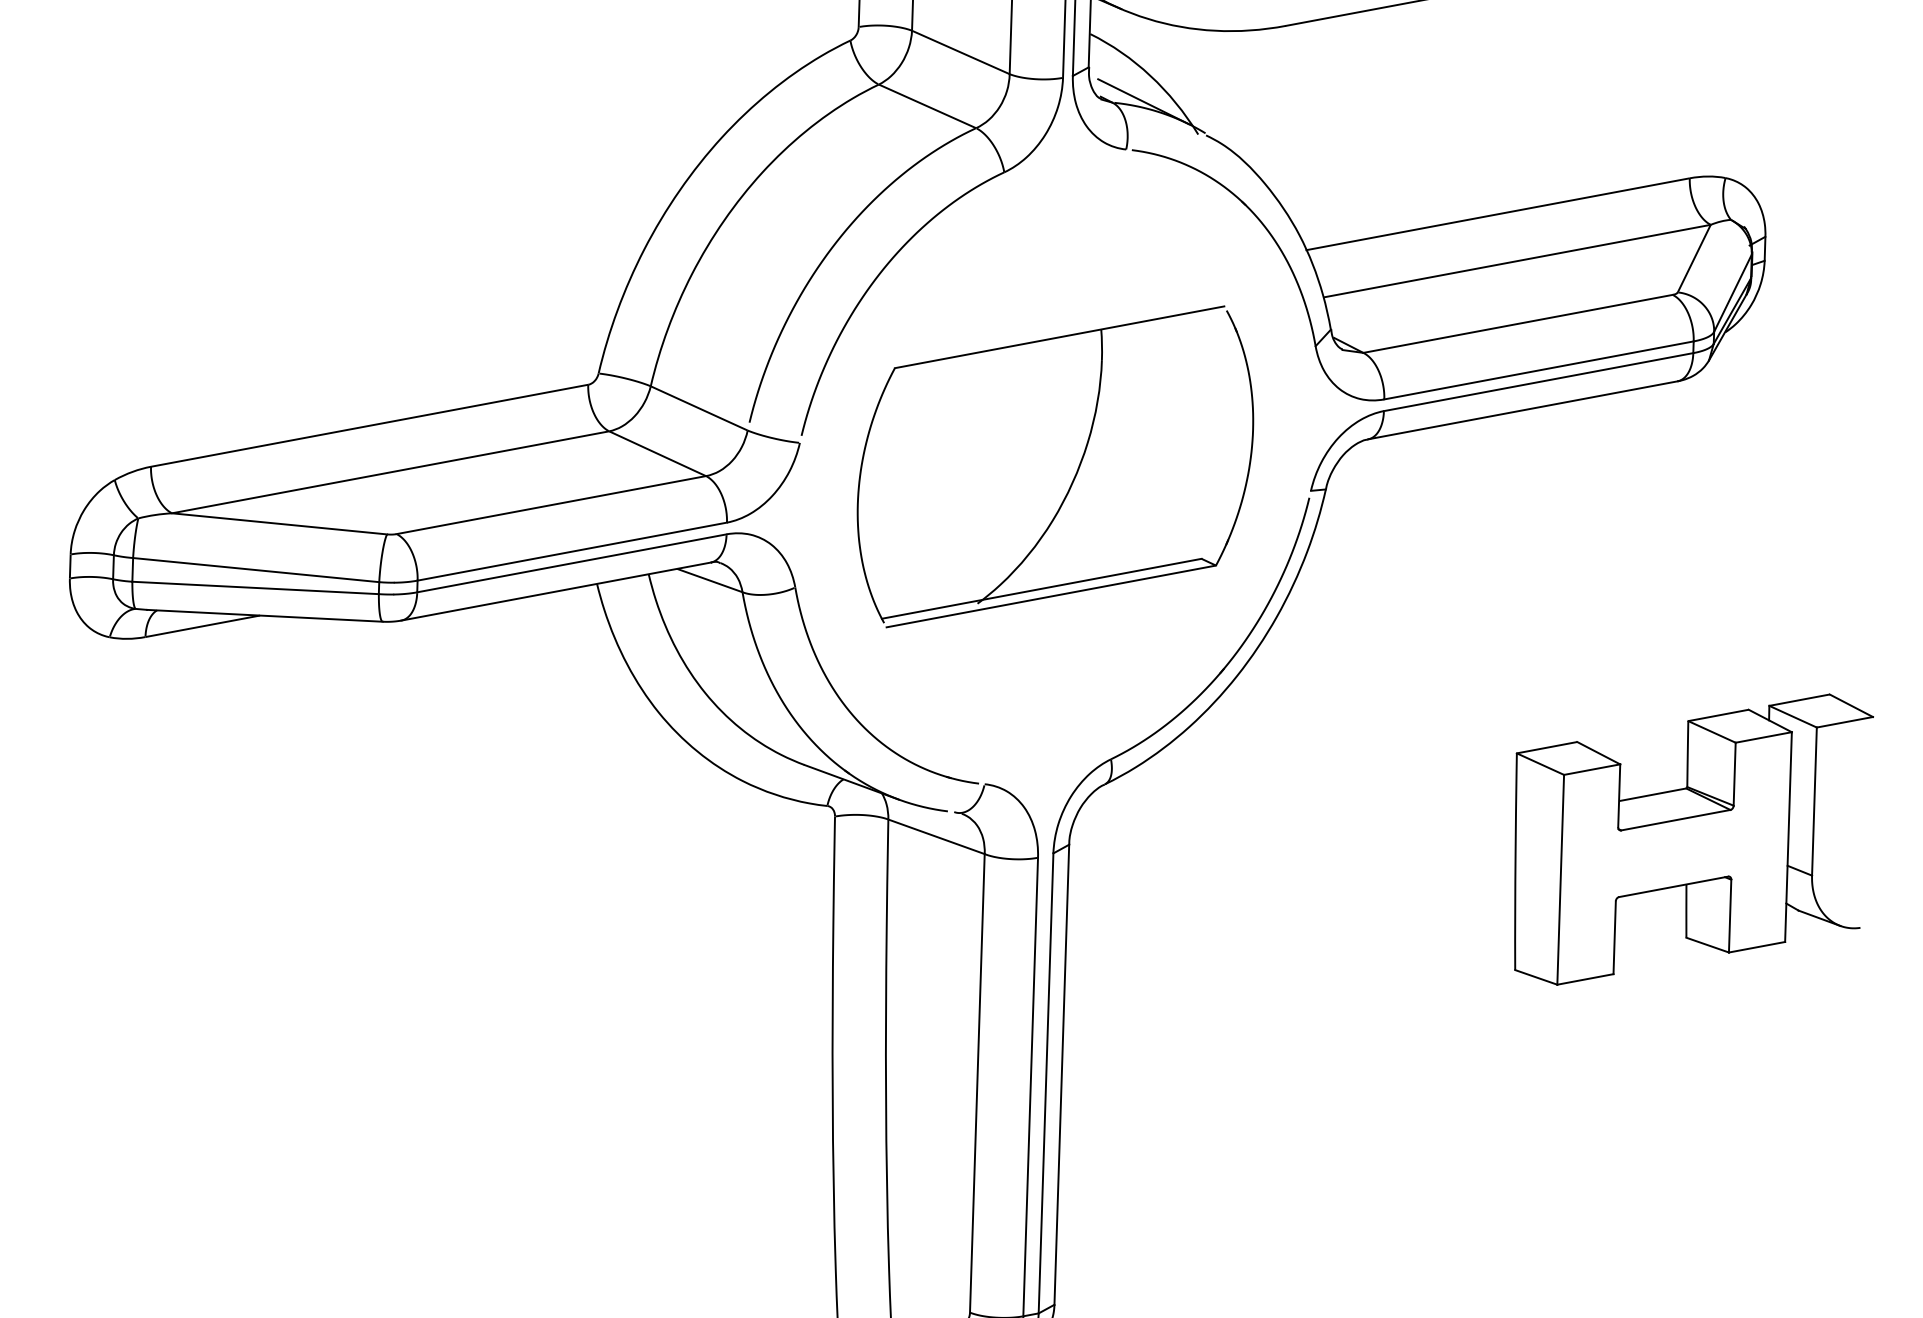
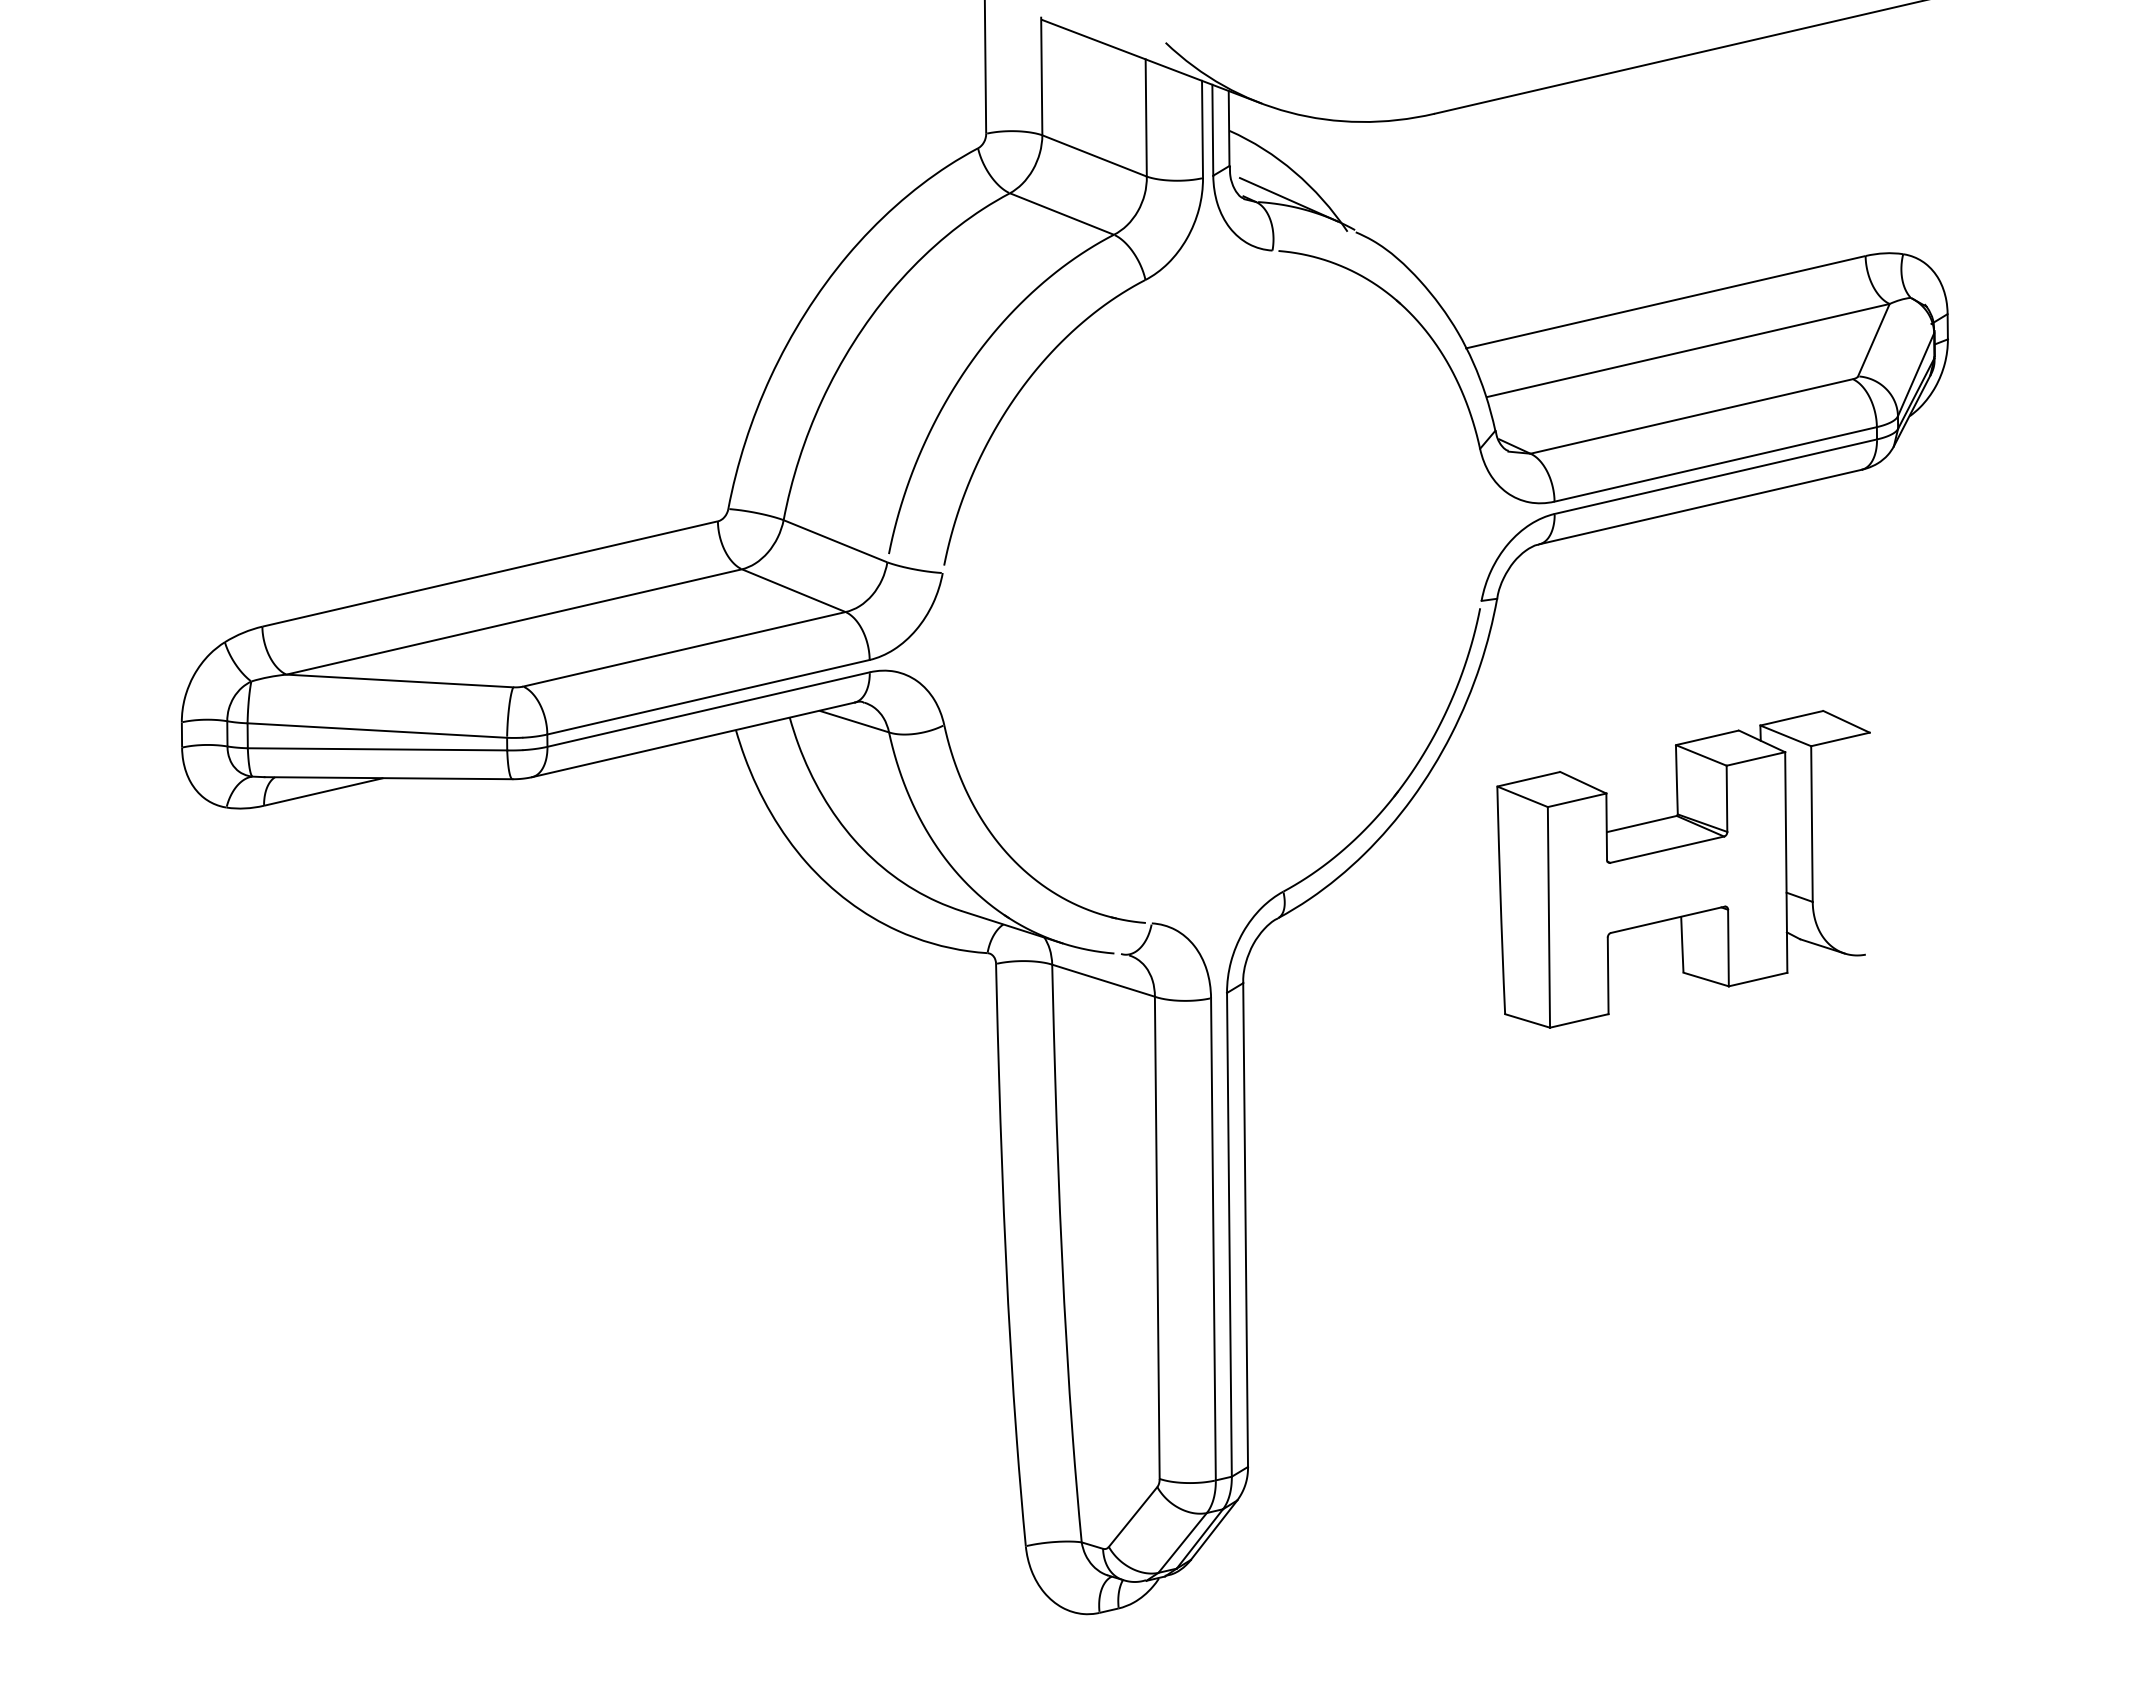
part: (1054, 466) -> (1211, 586), removed
part: (1690, 839) -> (1683, 869), moved

